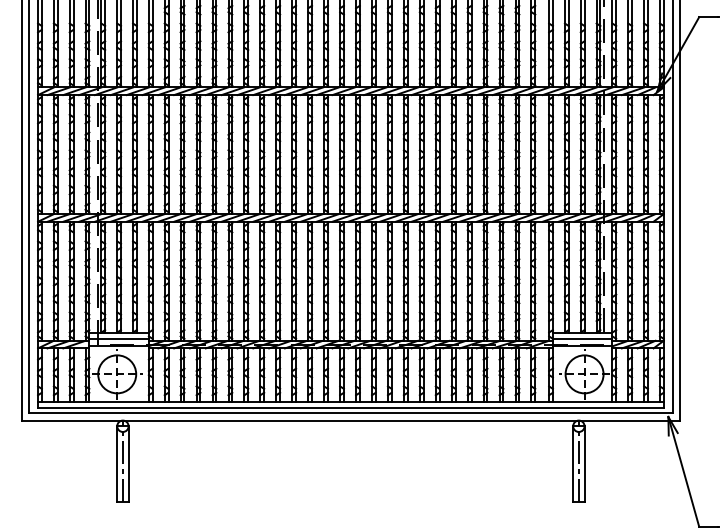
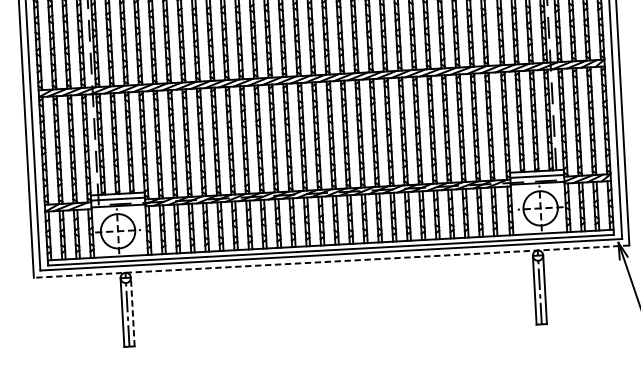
line: (350, 420) -> (331, 261), solid -> dashed
line: (128, 464) -> (132, 312), solid -> dashed

